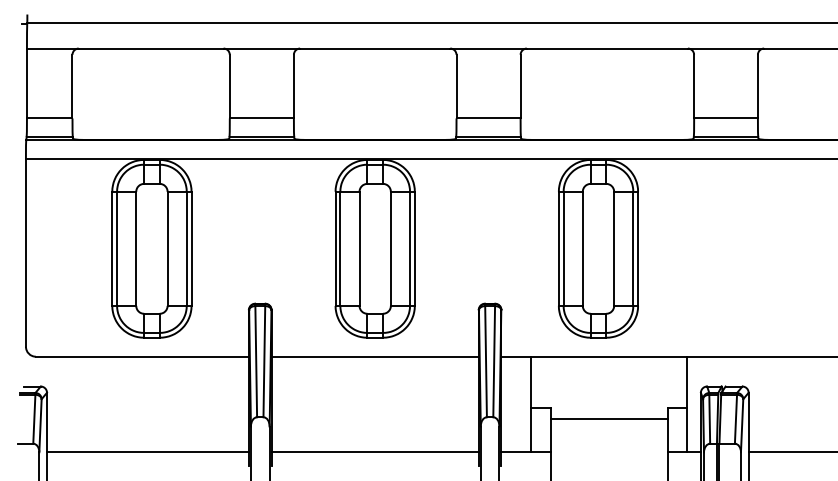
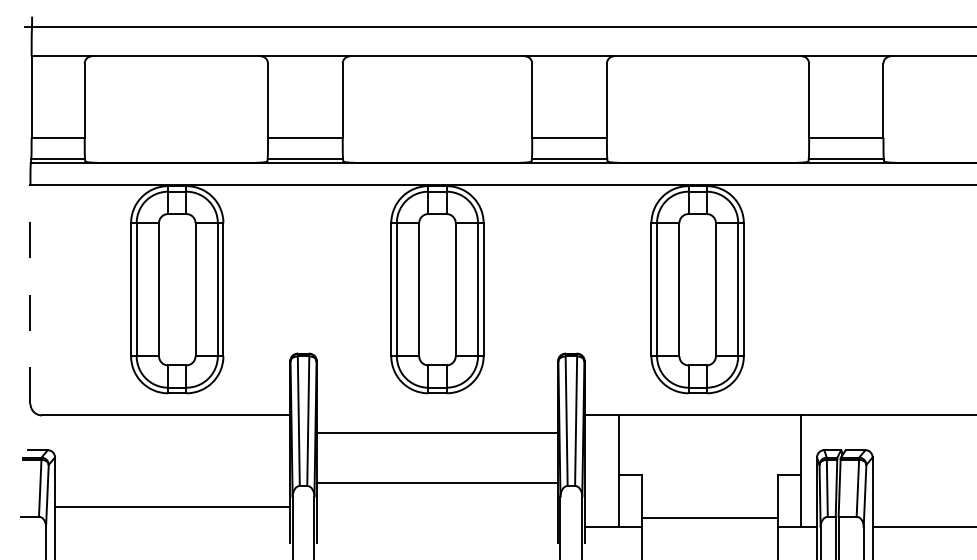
line: (25, 252) -> (30, 294), solid -> dashed
line: (375, 356) -> (437, 433), moved
line: (608, 419) -> (709, 518), moved
line: (147, 452) -> (172, 506), moved
line: (375, 452) -> (437, 482), moved

